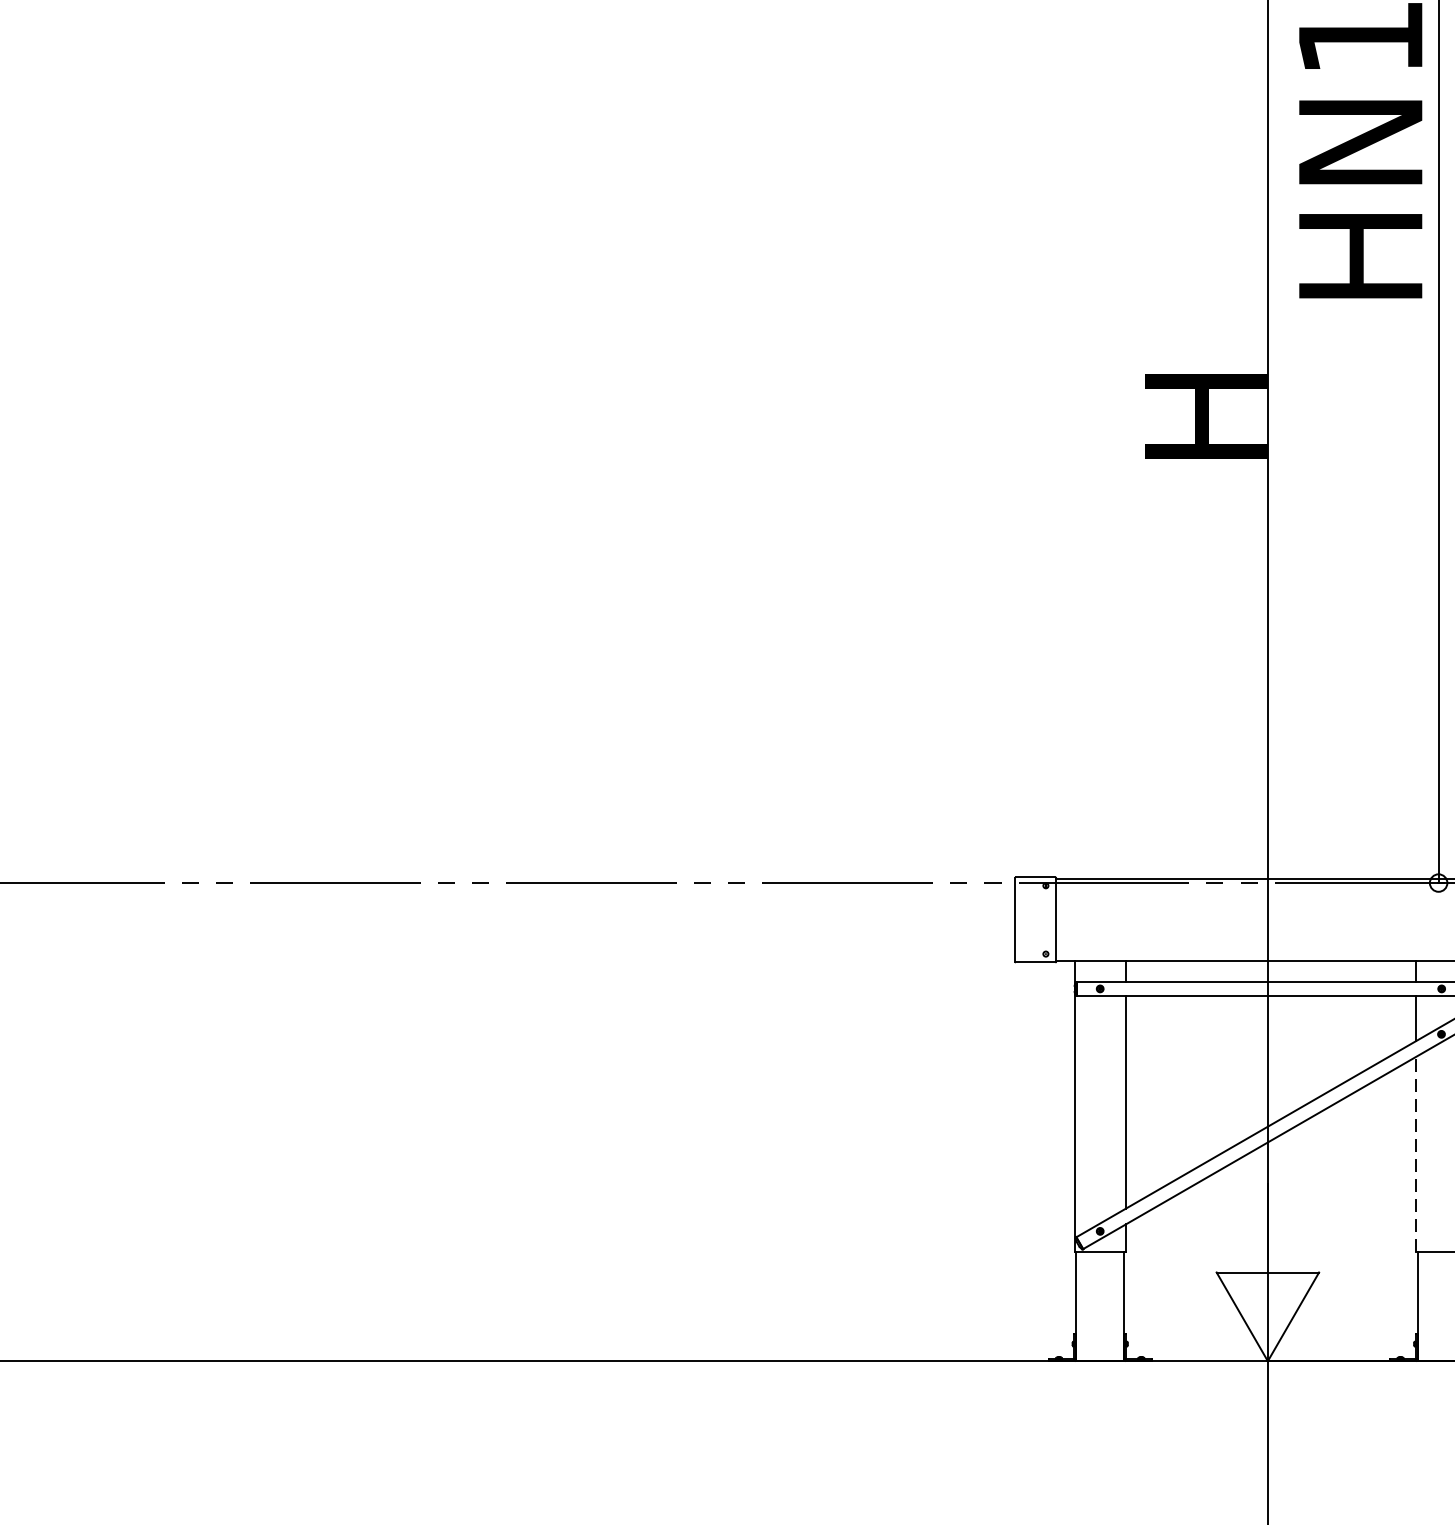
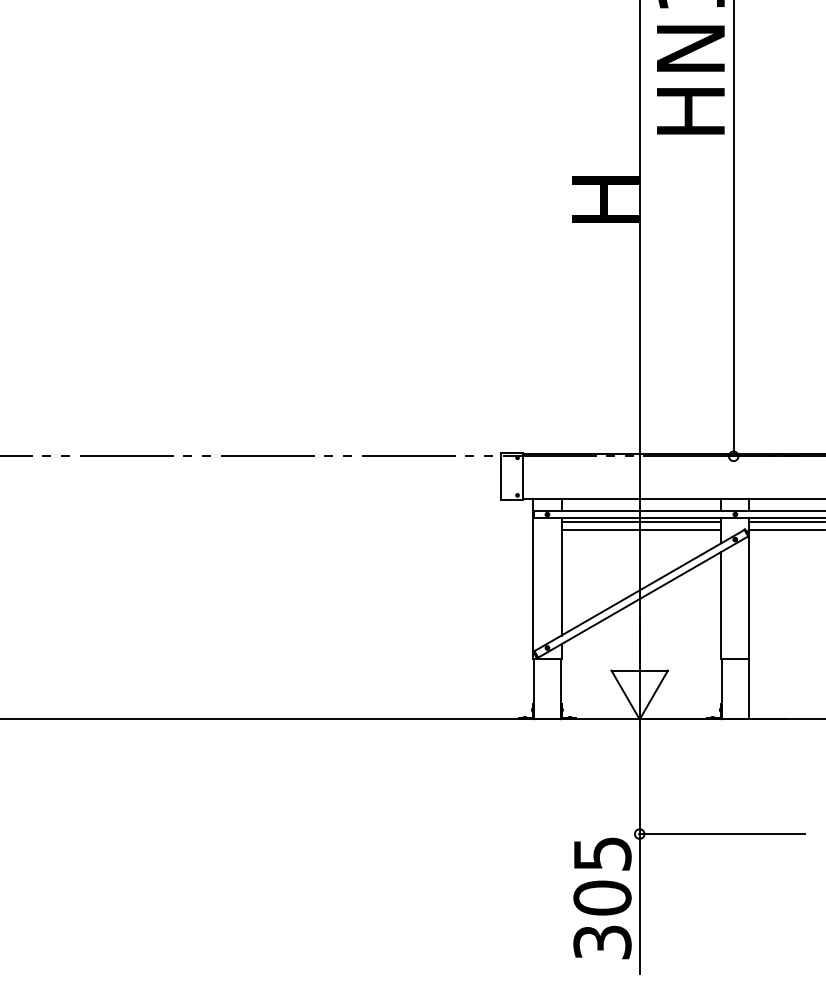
line: (1271, 1003) -> (641, 522), added
line: (1271, 1016) -> (641, 529), added
line: (1416, 1154) -> (721, 605), dashed -> solid

